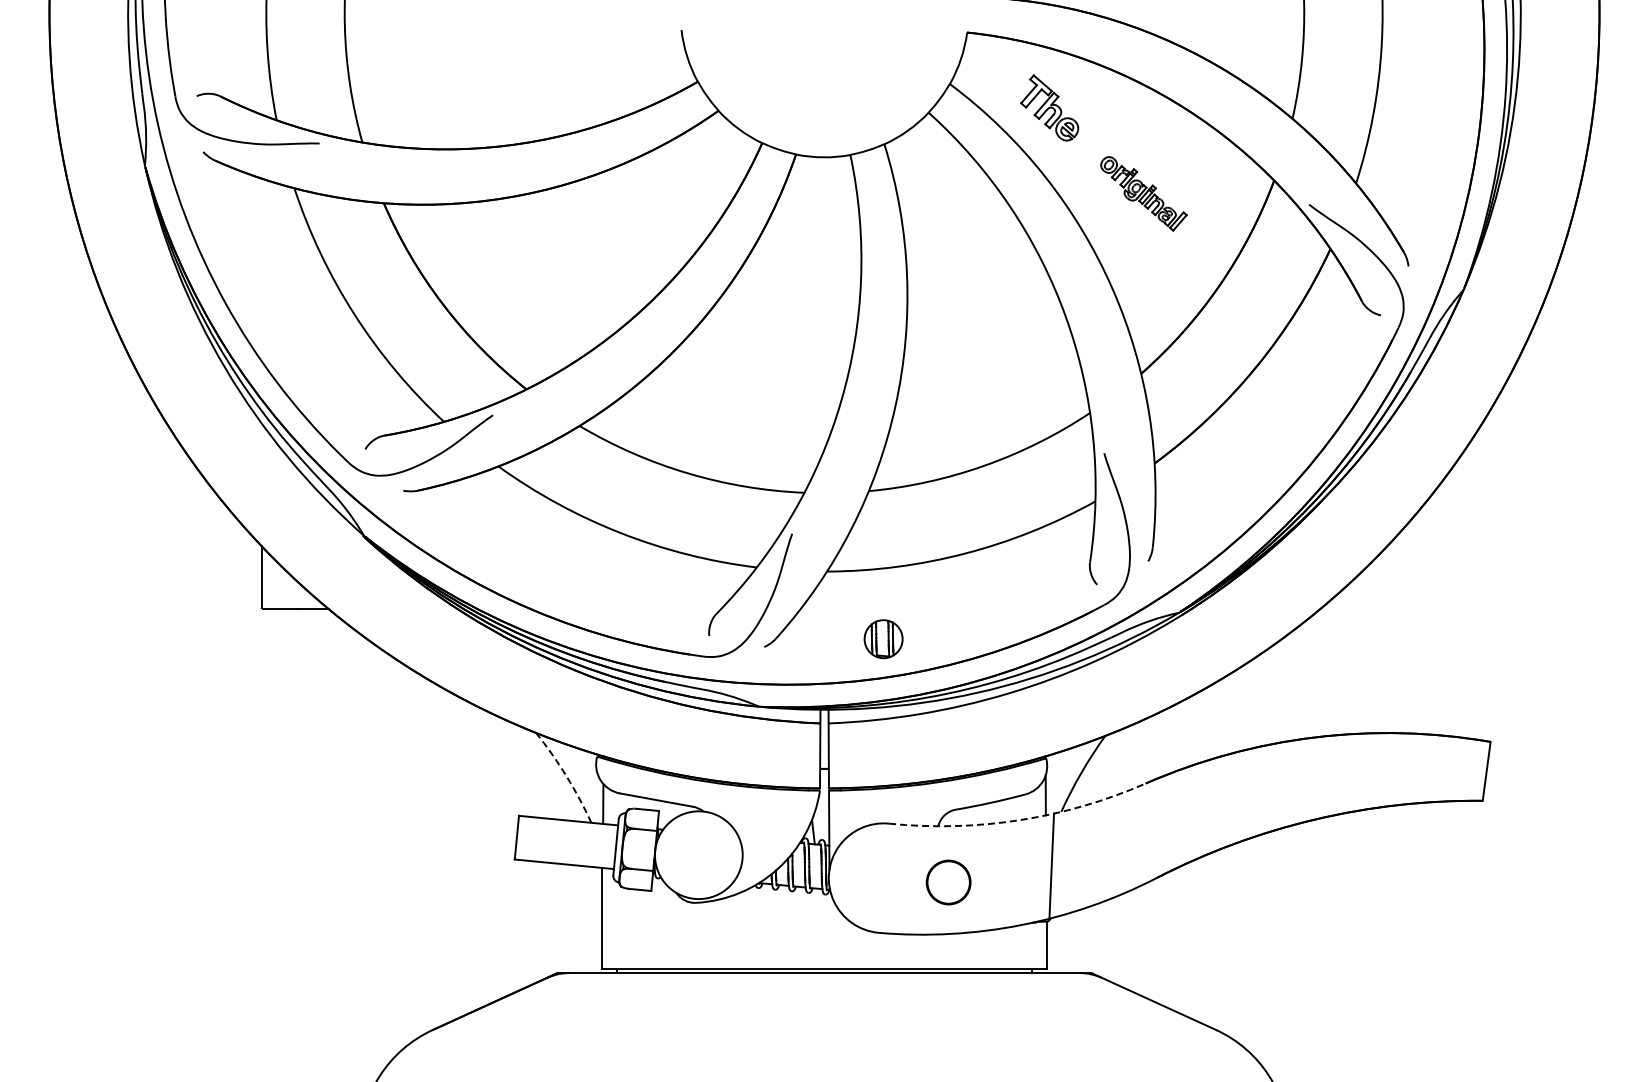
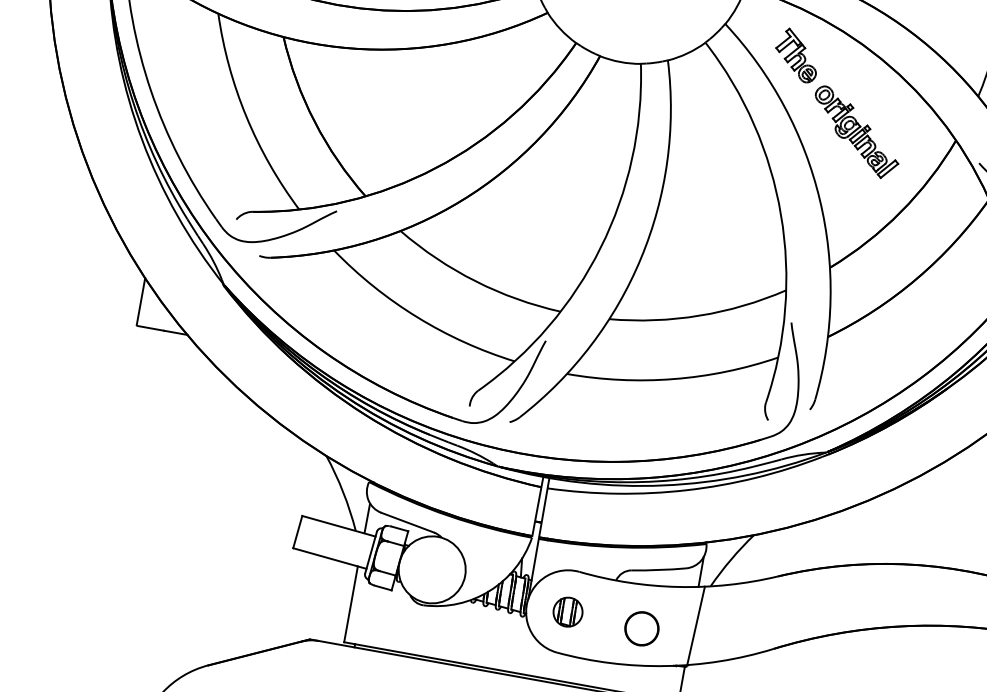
part: (1143, 193) -> (856, 132), size x1.43
part: (883, 639) -> (567, 612), moved
arc: (566, 775) -> (343, 492), dashed -> solid
arc: (1020, 820) -> (678, 587), dashed -> solid
part: (948, 882) -> (641, 628), moved

